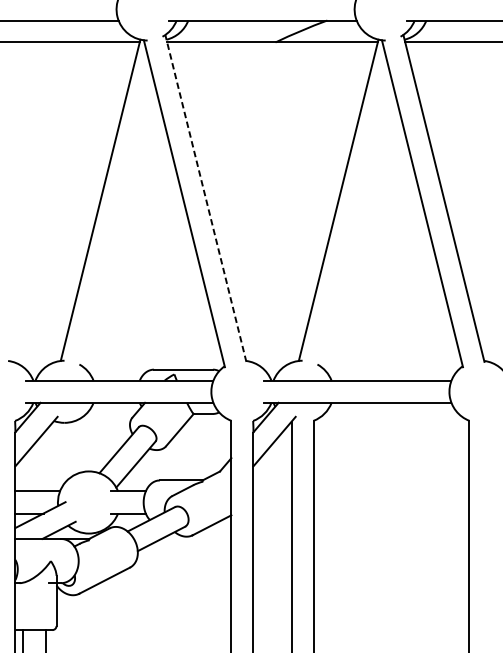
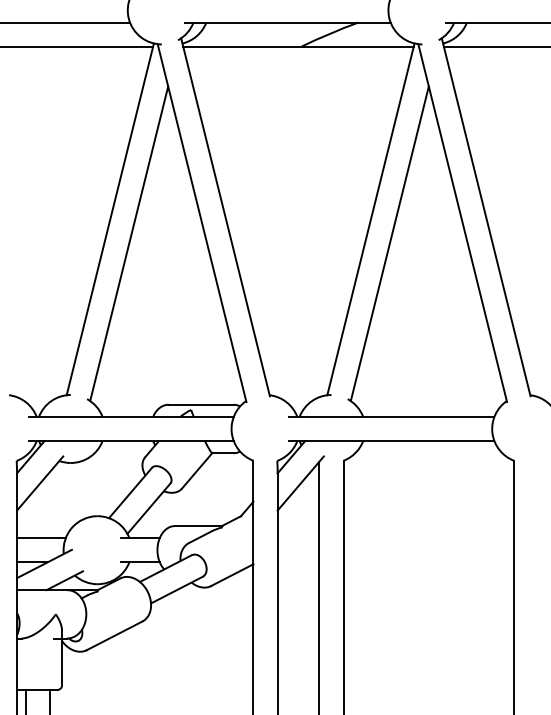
line: (205, 197) -> (225, 216), dashed -> solid
line: (118, 222) -> (129, 243), added
line: (355, 222) -> (389, 243), added

